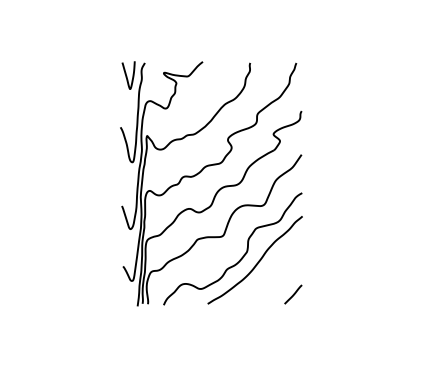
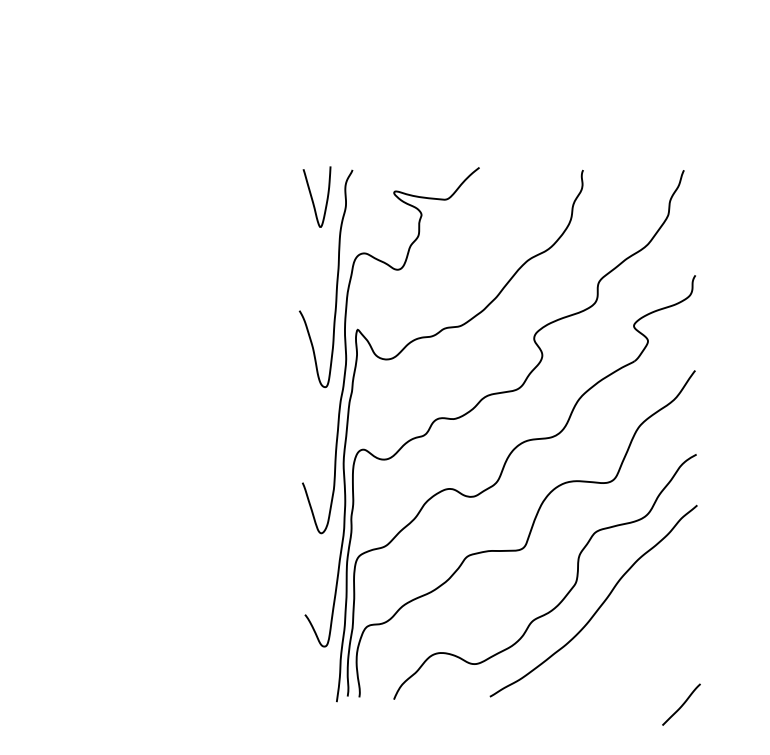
line: (293, 294) -> (681, 704), moved

